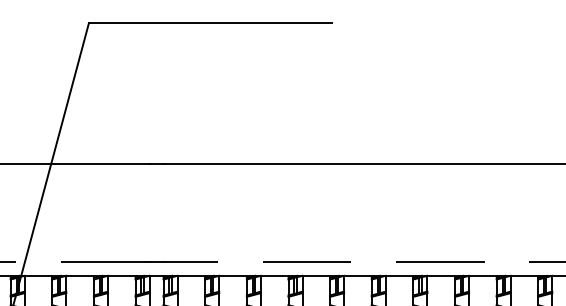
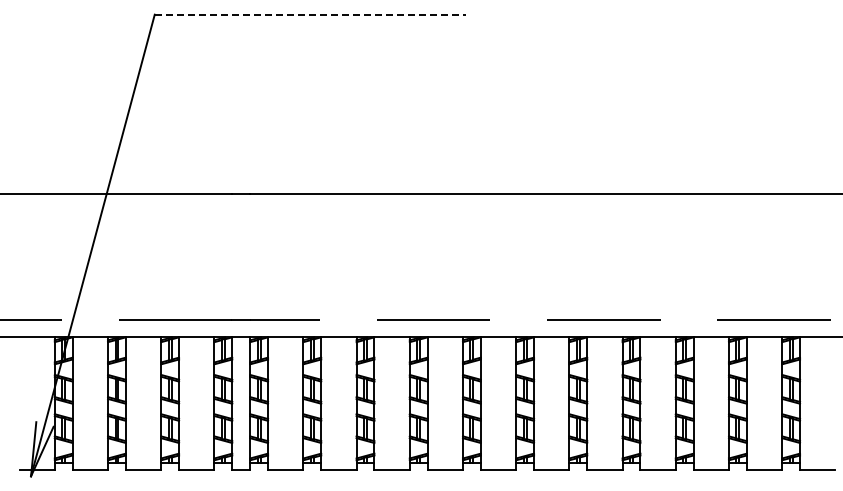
line: (210, 23) -> (310, 14), solid -> dashed

